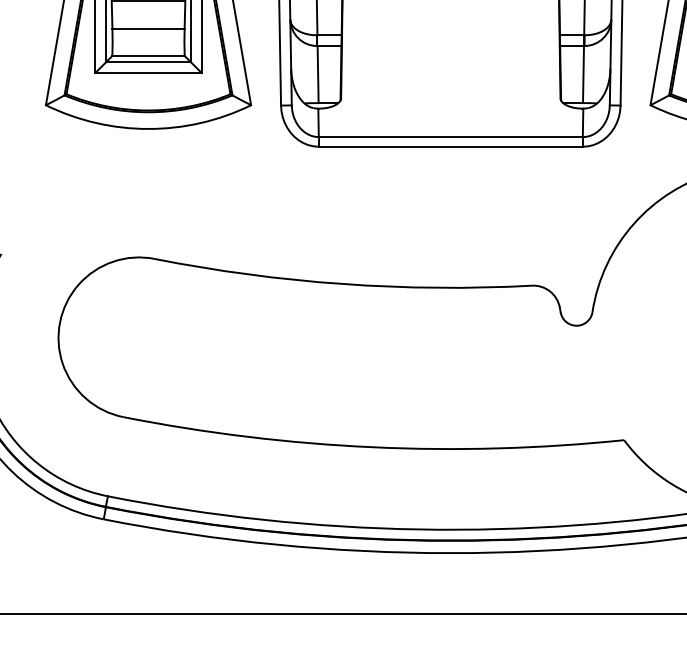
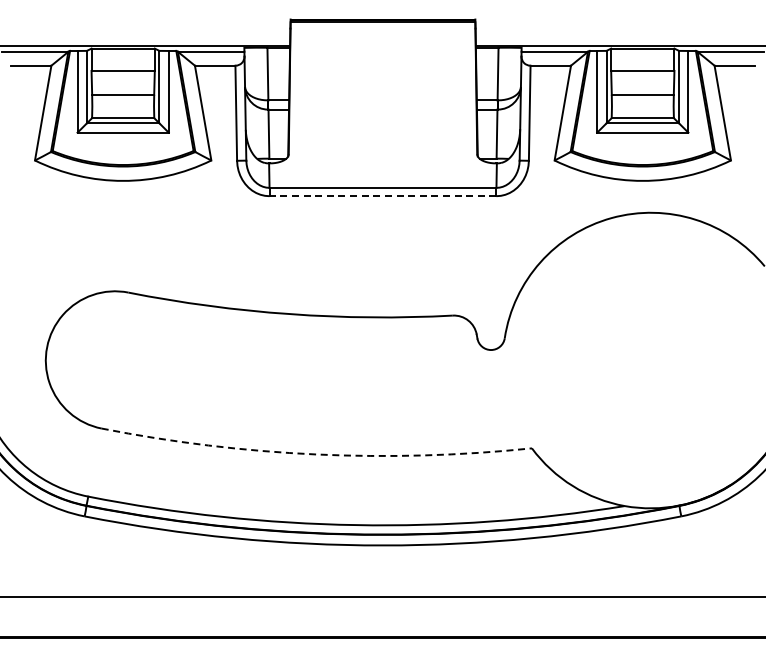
line: (450, 147) -> (382, 196), solid -> dashed
arc: (373, 447) -> (316, 454), solid -> dashed

